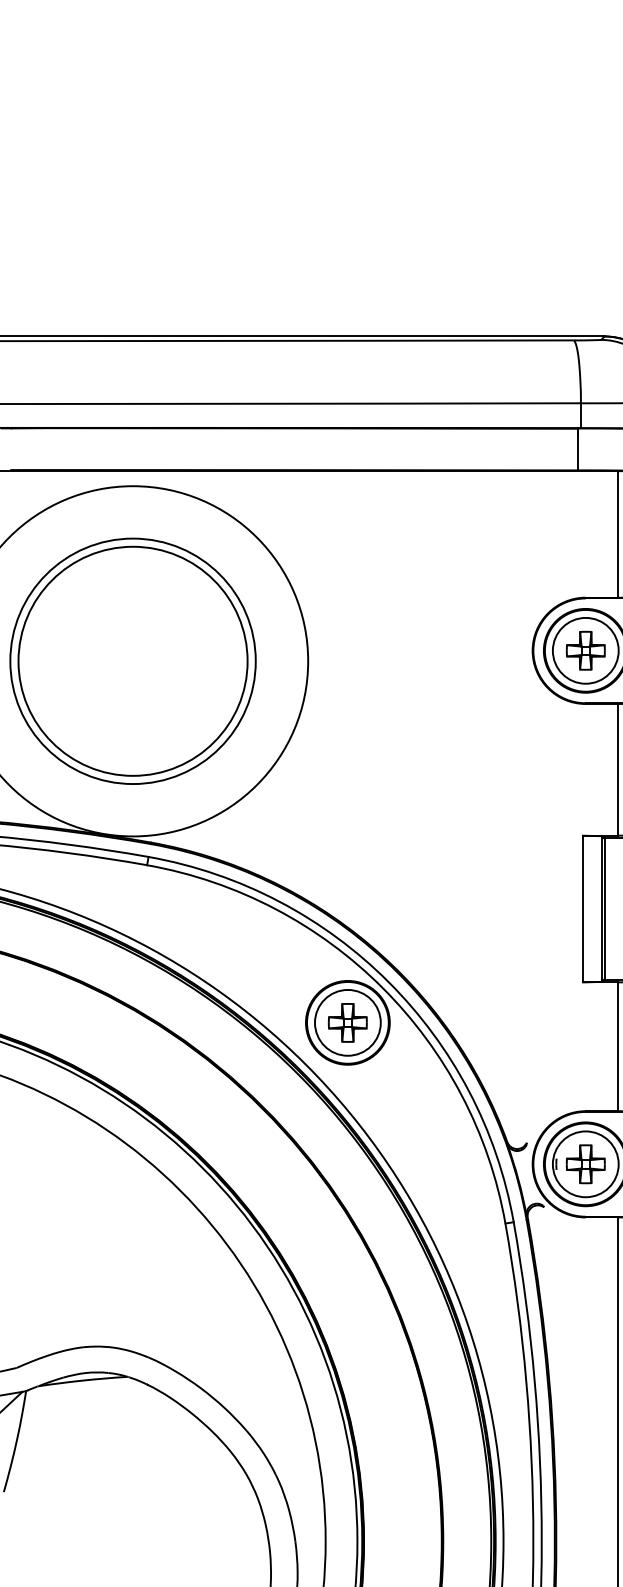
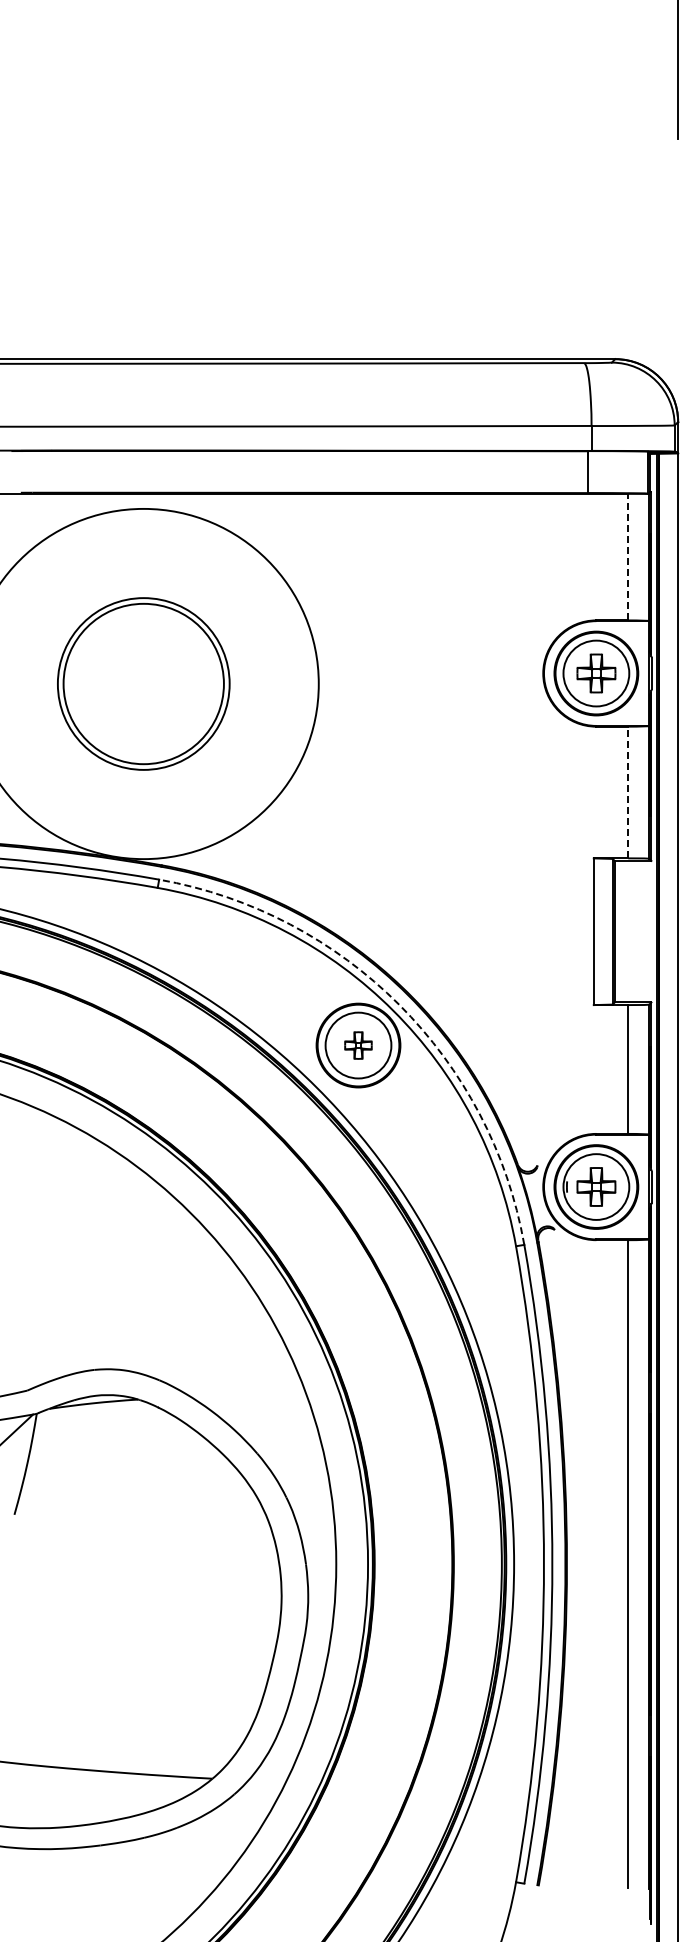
line: (617, 533) -> (628, 556), solid -> dashed
part: (132, 660) -> (143, 683), size x0.7
line: (617, 769) -> (628, 792), solid -> dashed
arc: (388, 981) -> (399, 1004), solid -> dashed
part: (347, 1022) -> (358, 1045), size x0.7

